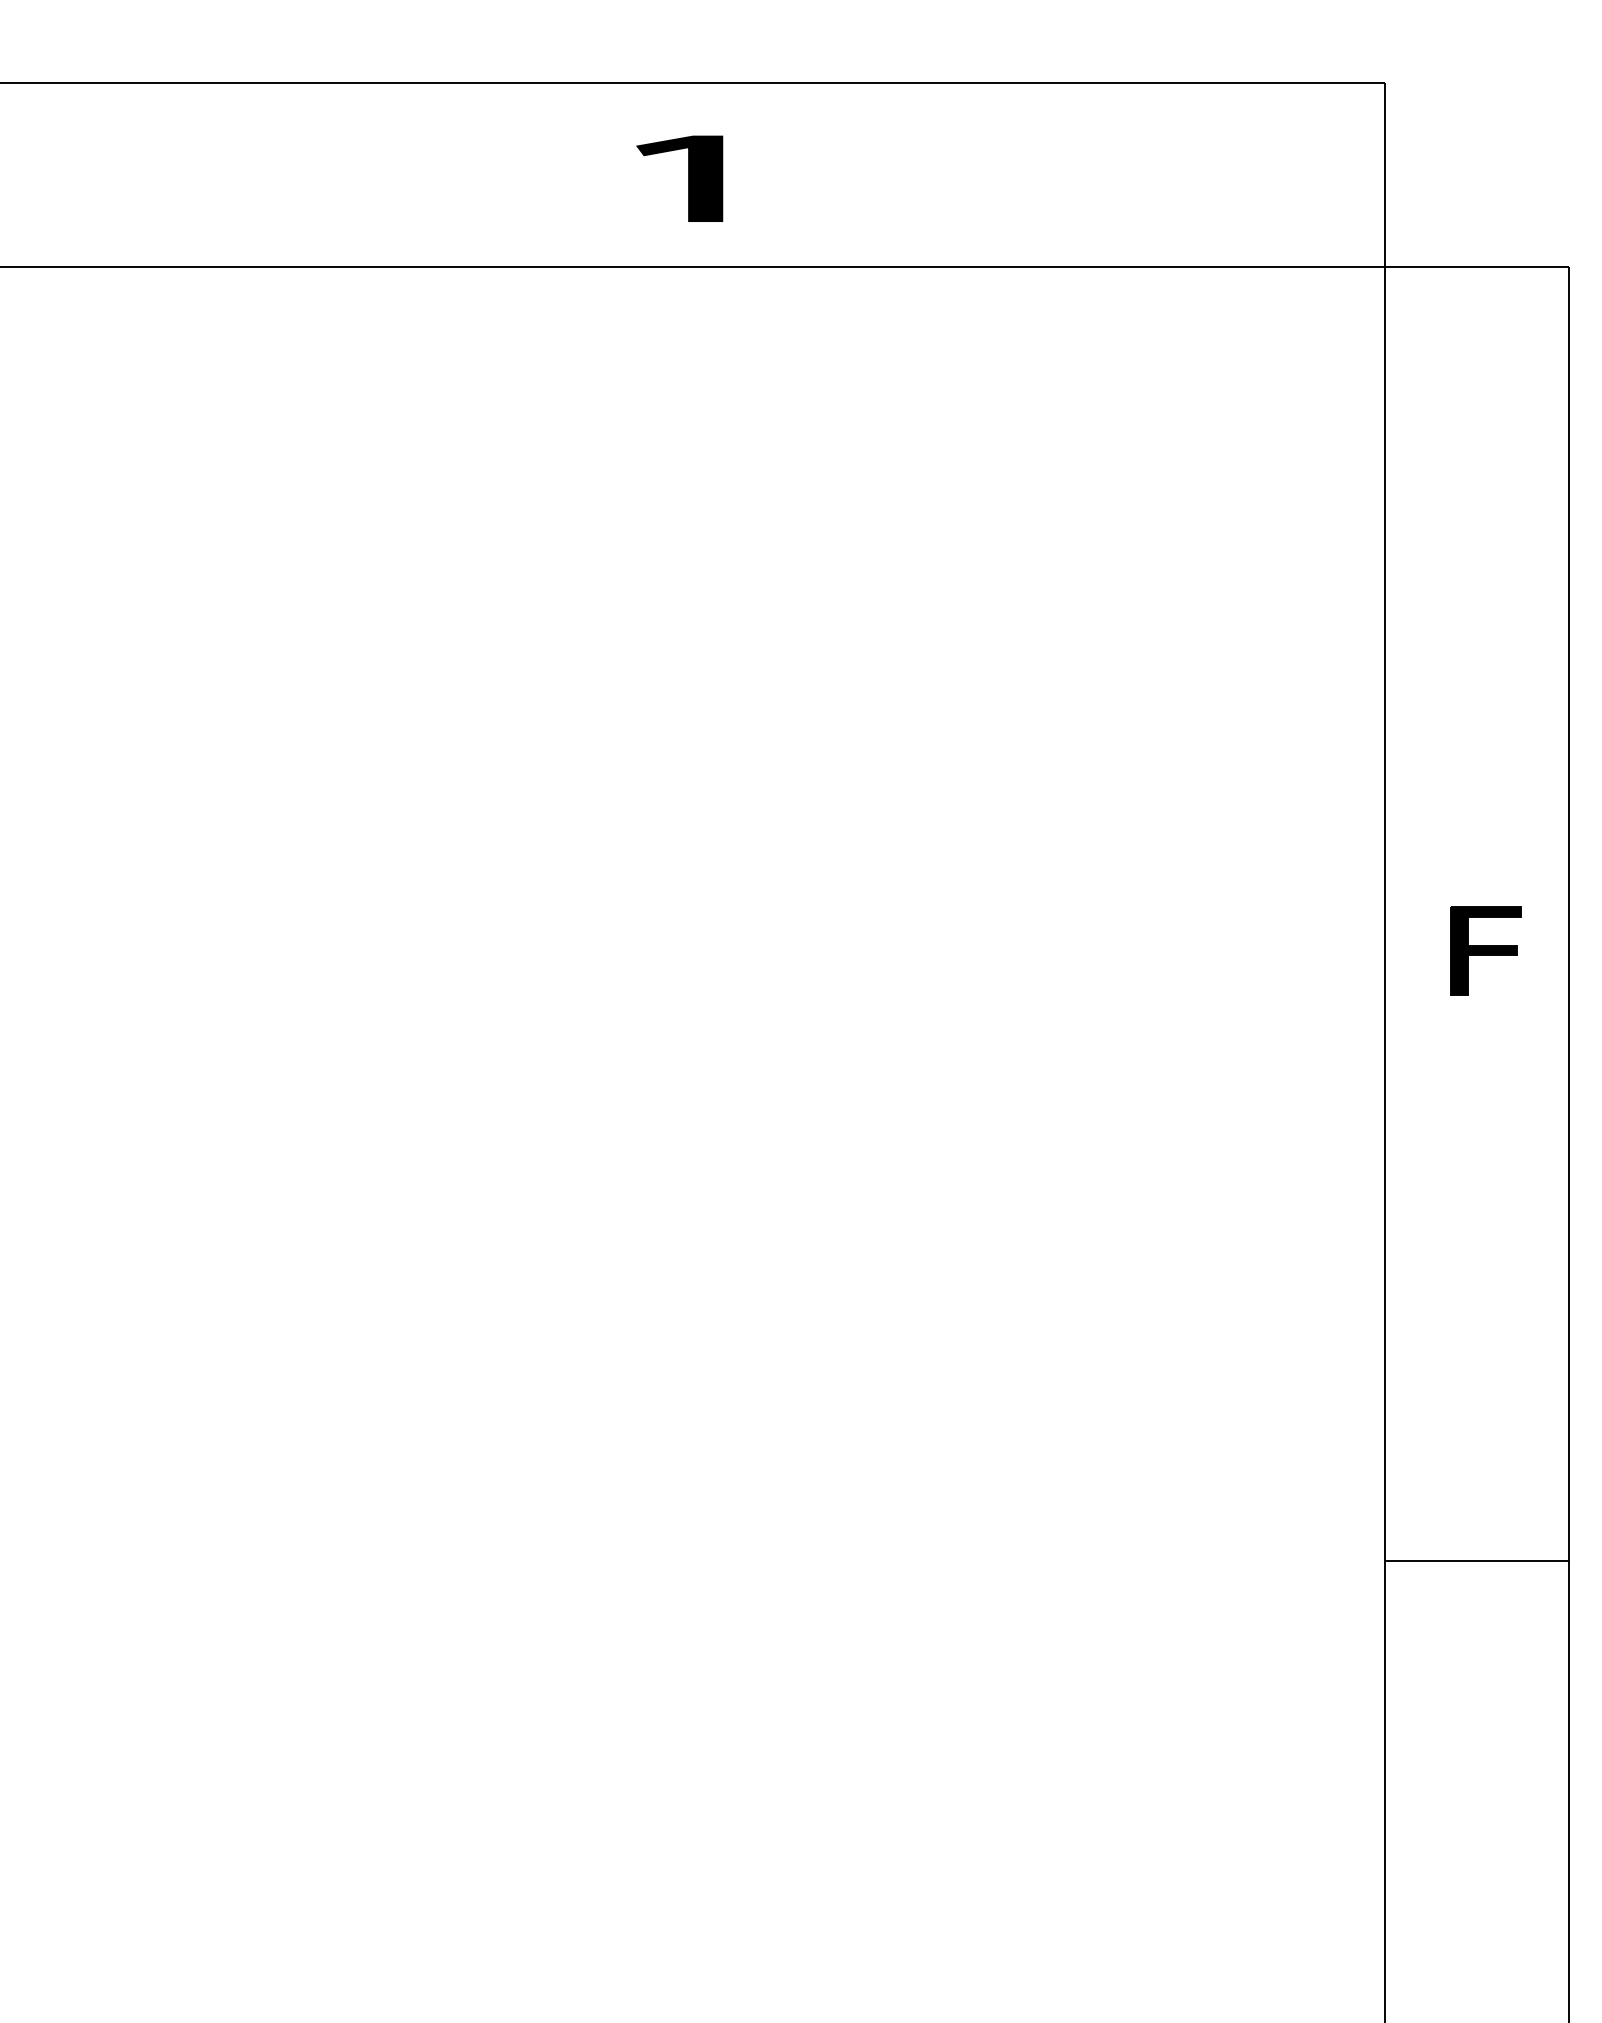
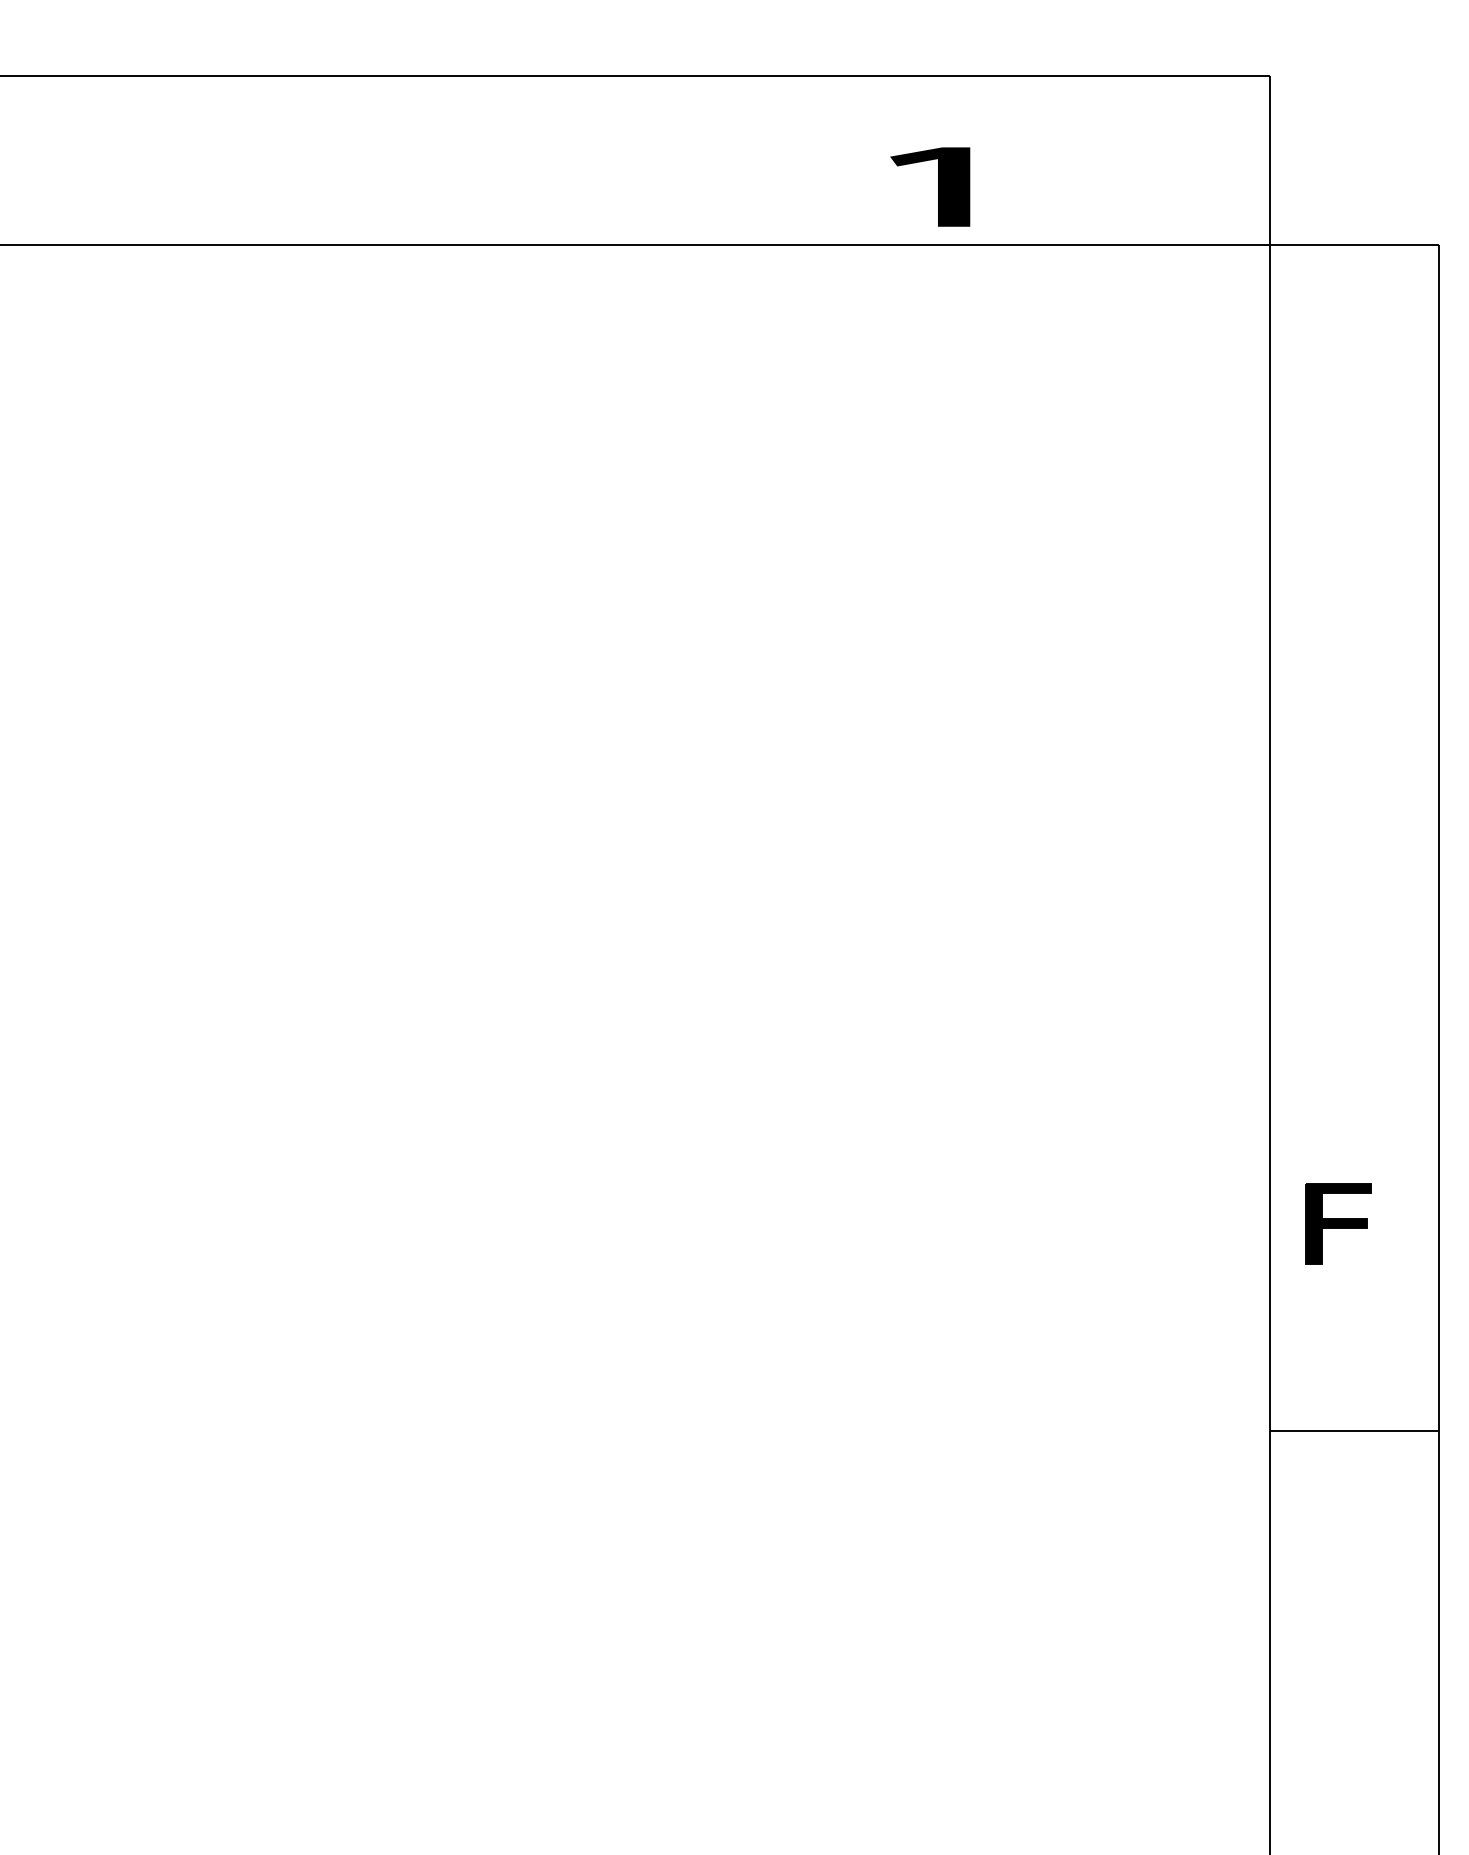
part: (688, 178) -> (938, 186), moved
part: (1485, 950) -> (1338, 1223), moved

